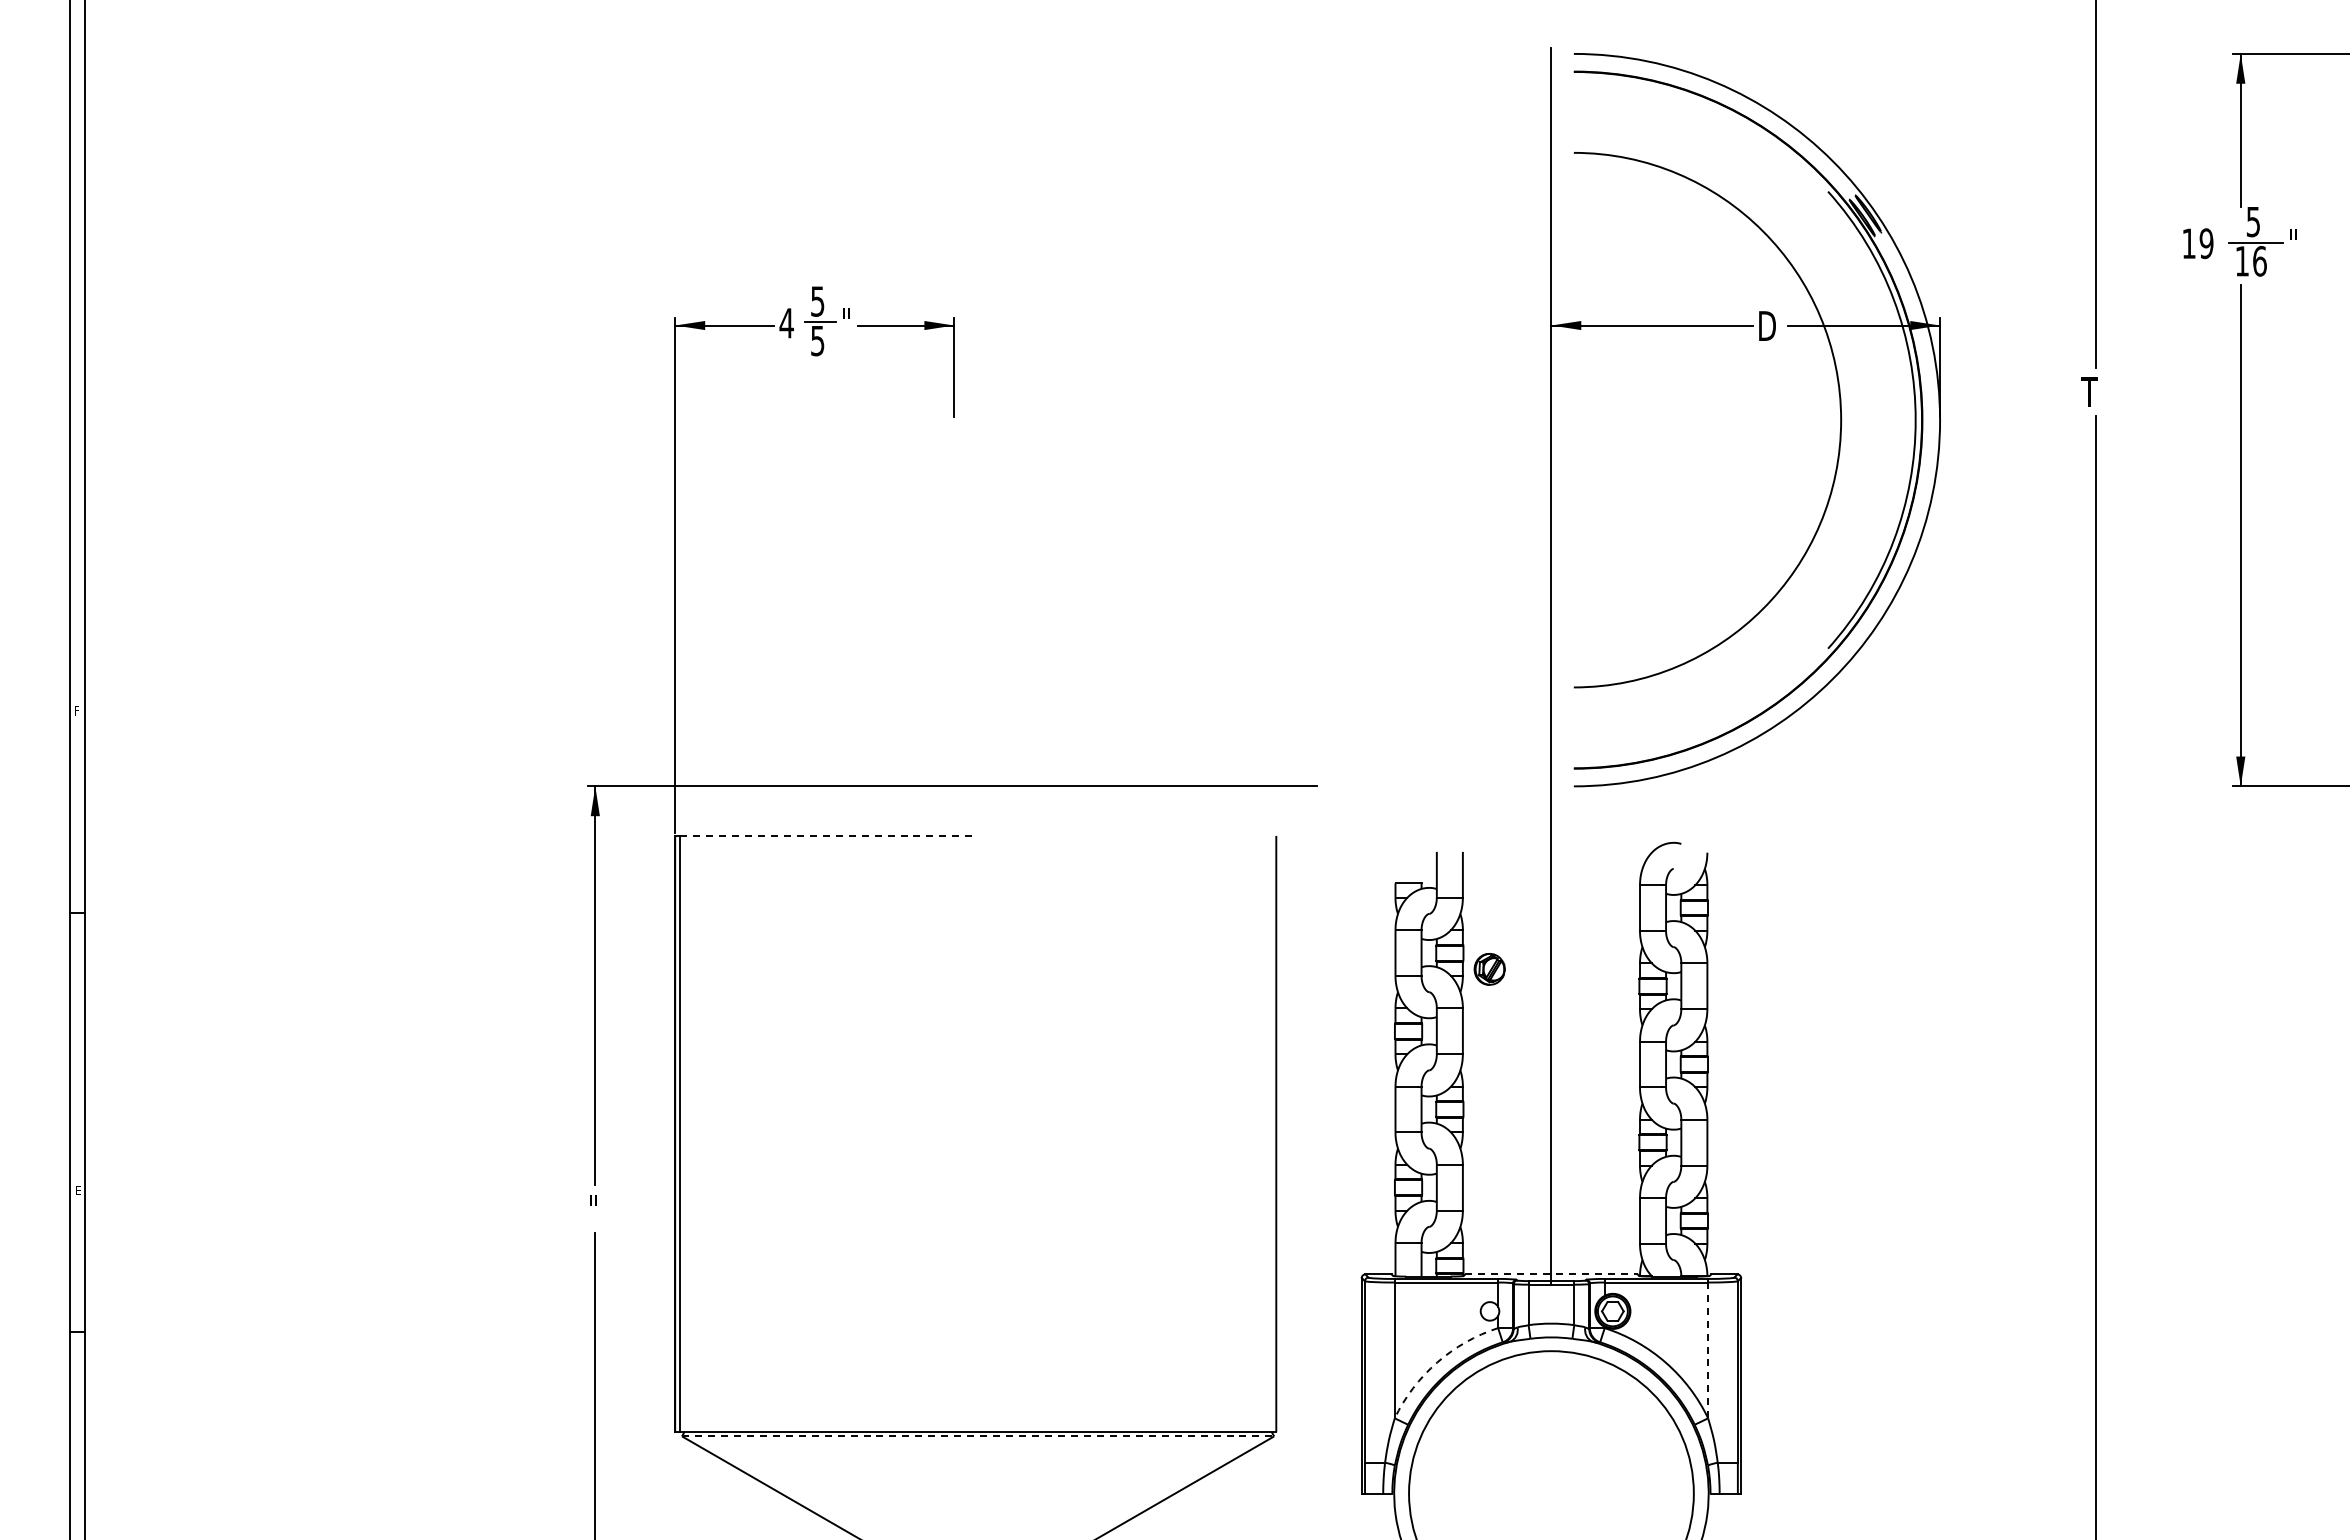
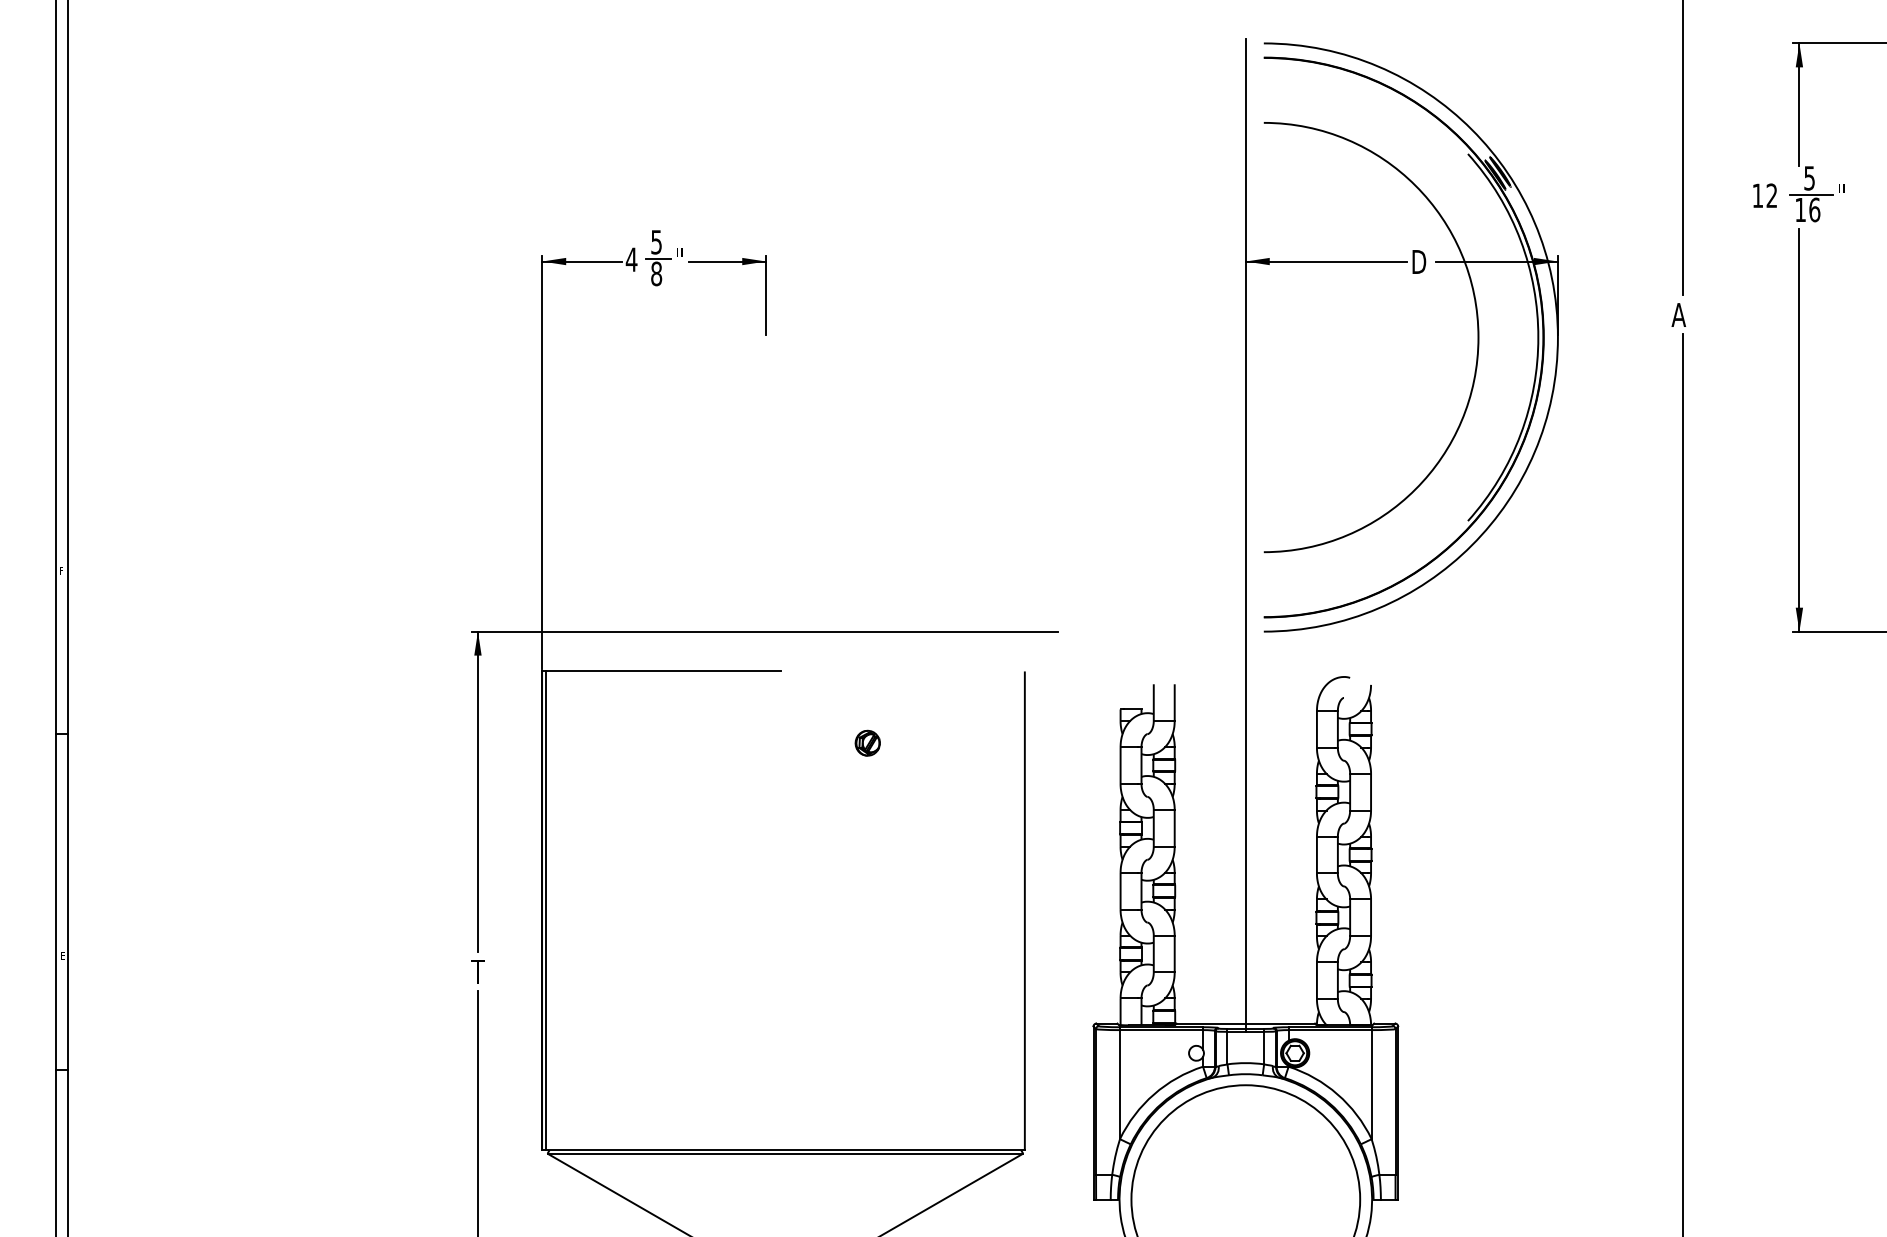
text: (2206, 243) -> (1771, 195), 19 -> 12
text: (817, 340) -> (656, 273), 5 -> 8
text: (2090, 391) -> (1678, 314), T -> A
line: (826, 835) -> (663, 671), dashed -> solid
part: (1489, 969) -> (867, 743), moved
text: (595, 1209) -> (478, 971), " -> T
line: (1551, 1274) -> (1245, 1023), dashed -> solid
line: (1708, 1350) -> (1371, 1084), dashed -> solid
arc: (1437, 1362) -> (1154, 1094), dashed -> solid
line: (978, 1436) -> (785, 1153), dashed -> solid

